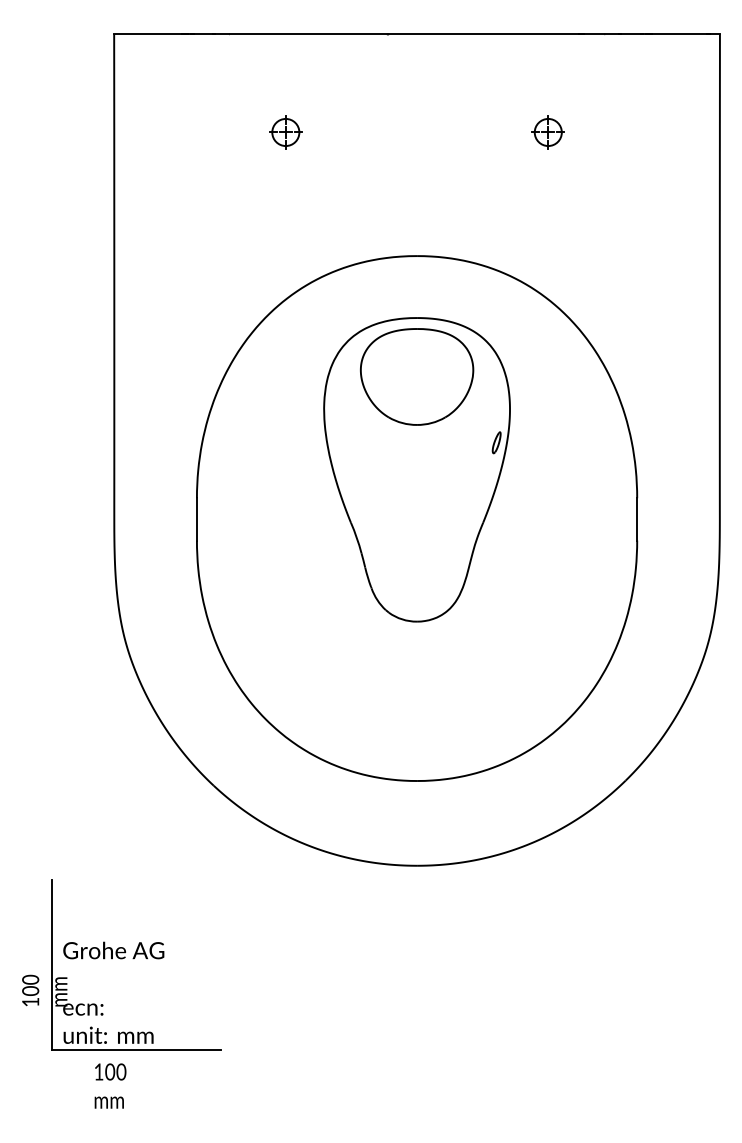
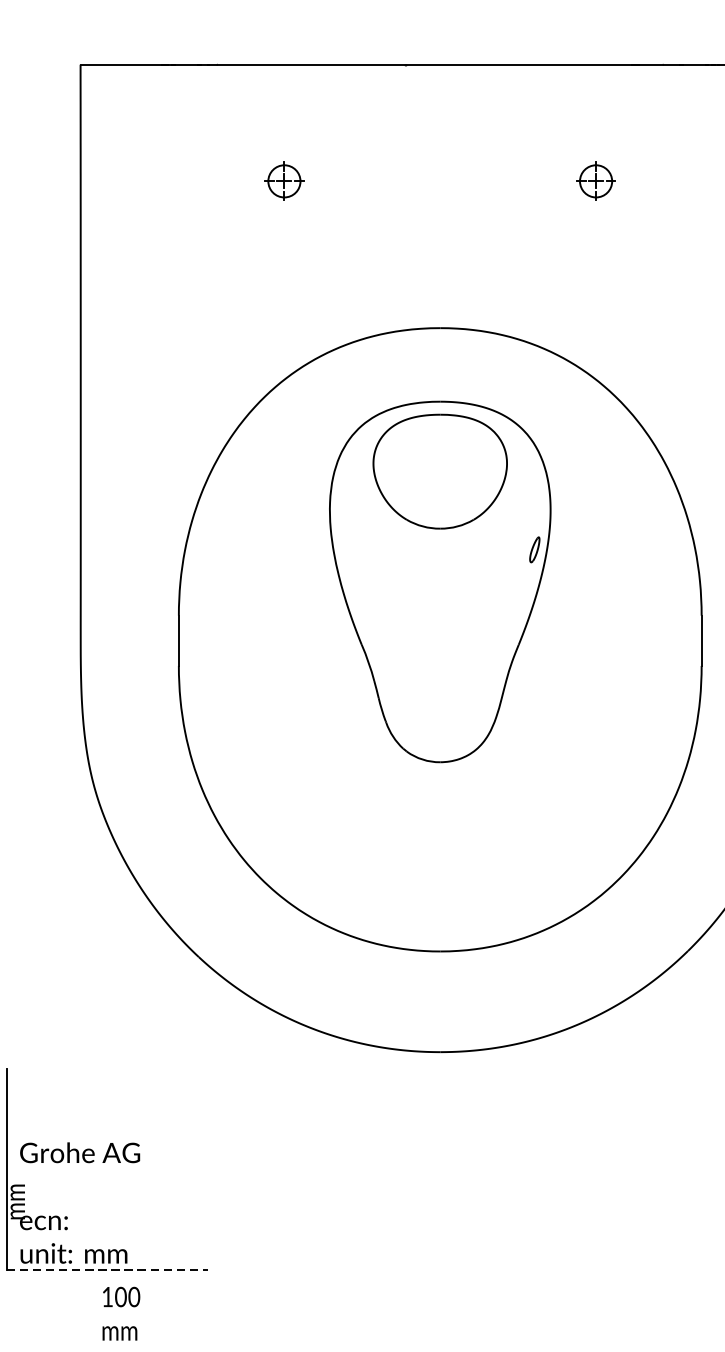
line: (136, 1049) -> (107, 1270), solid -> dashed
text: (110, 1085) -> (121, 1313), moved

